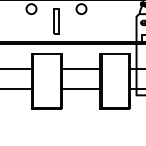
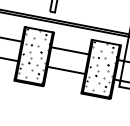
hatch: (47, 81) -> (34, 56), added
hatch: (115, 81) -> (101, 69), added

